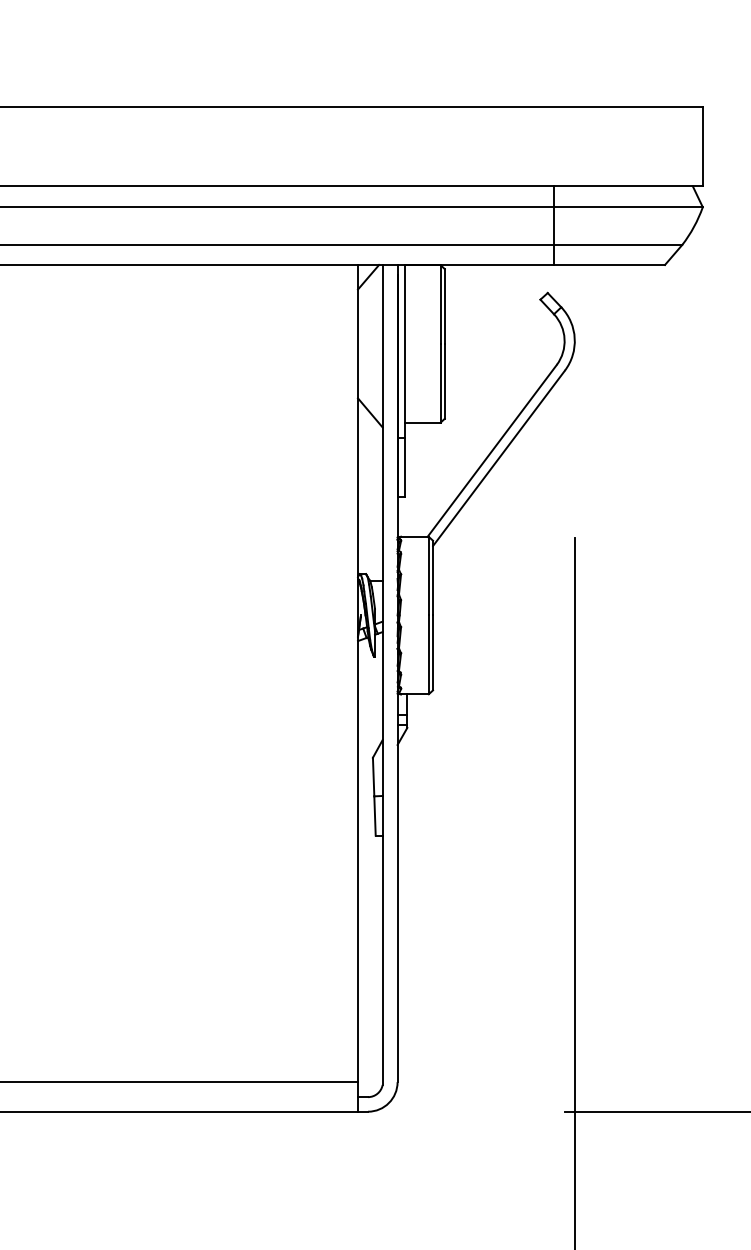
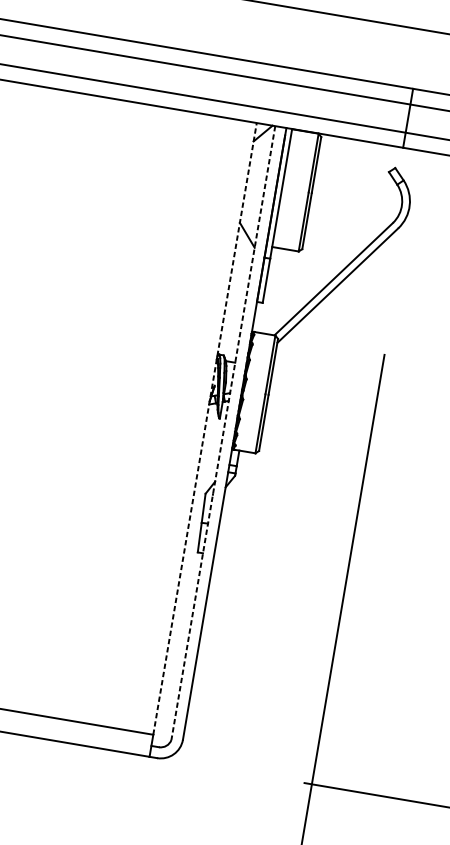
line: (357, 673) -> (204, 428), solid -> dashed
line: (382, 674) -> (223, 432), solid -> dashed

